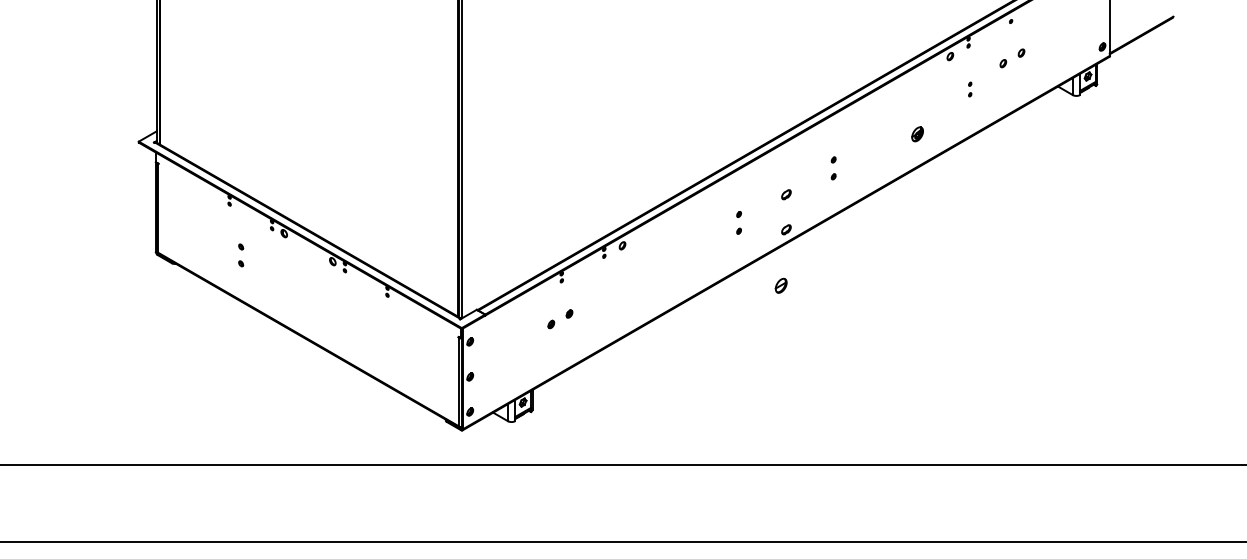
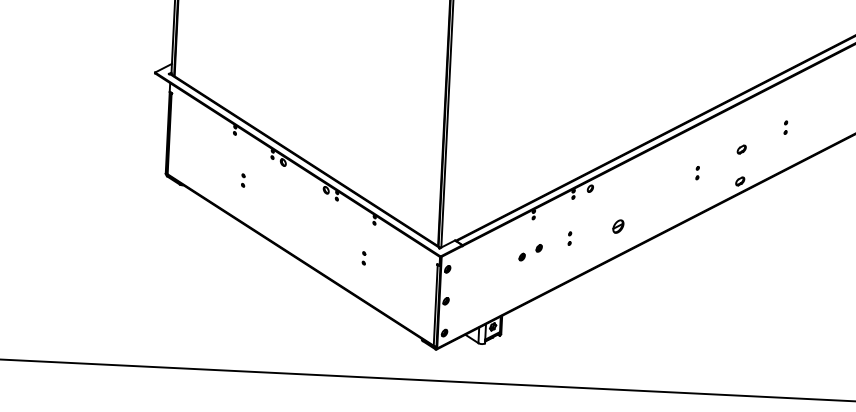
part: (833, 168) -> (785, 127), size x0.62
part: (739, 222) -> (697, 172), size x0.62
part: (241, 255) -> (243, 180), size x0.62
part: (780, 285) -> (617, 226), moved
part: (602, 301) -> (569, 238), added
part: (377, 334) -> (363, 258), added

